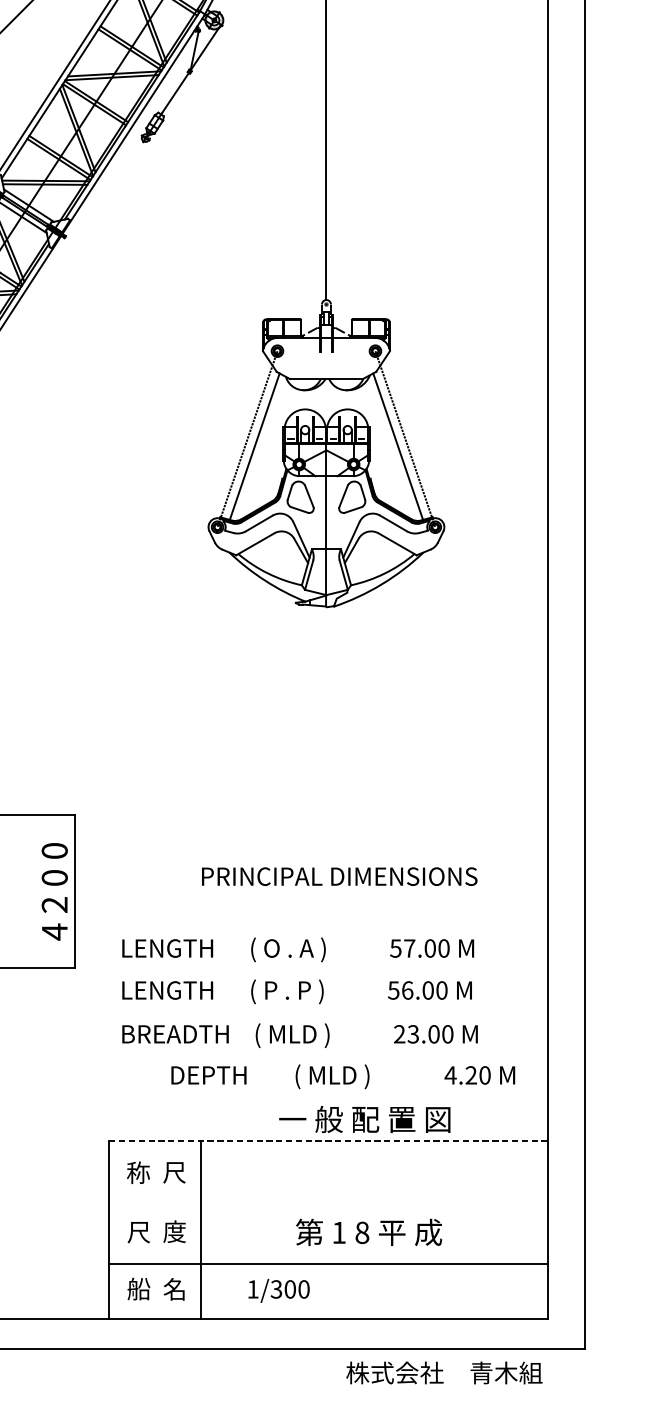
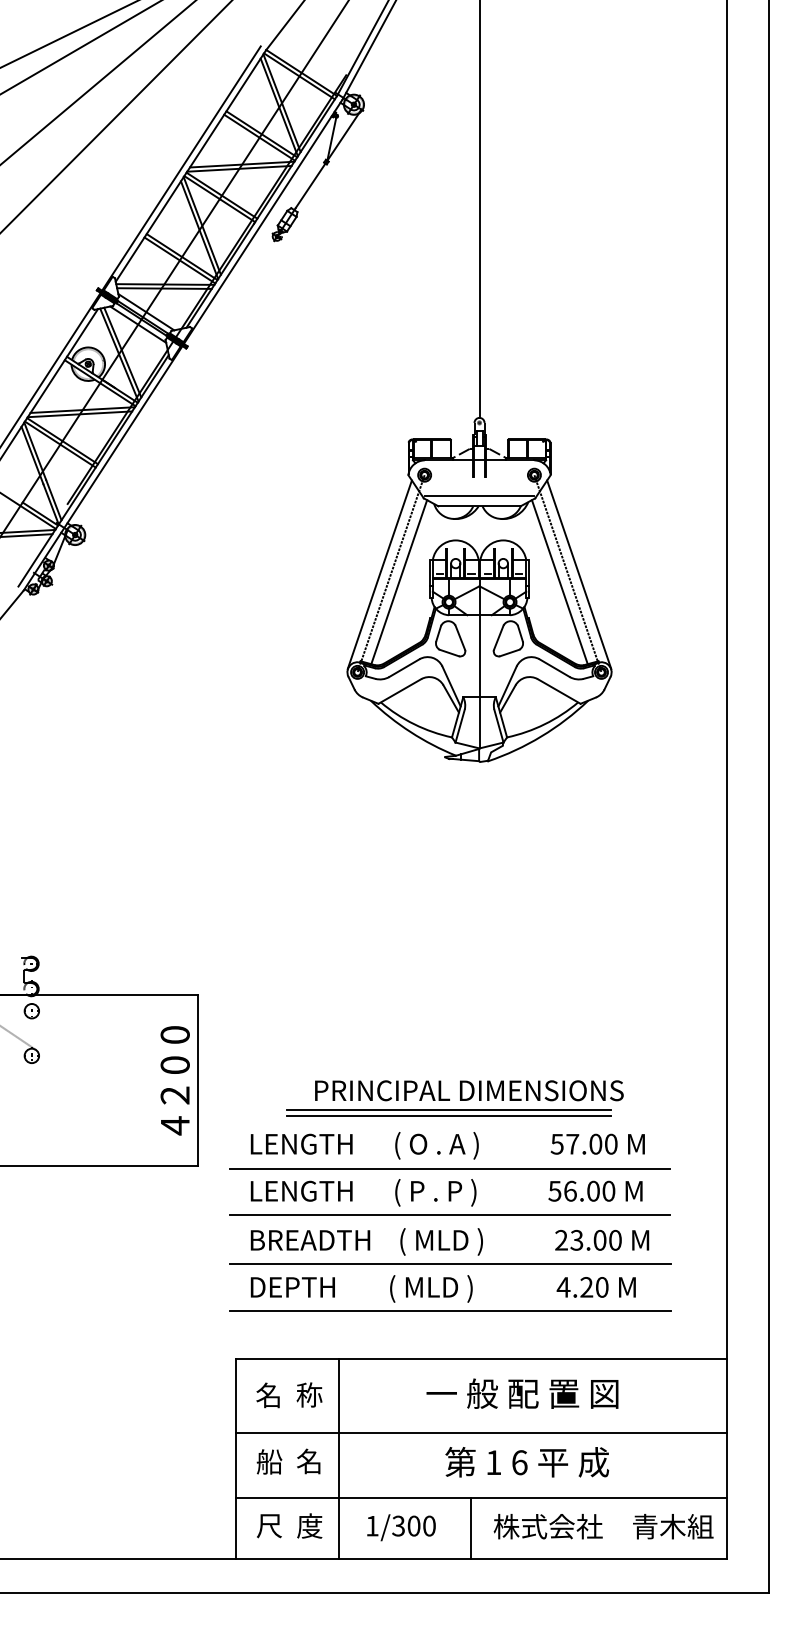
line: (326, 369) -> (479, 495), added
line: (237, 439) -> (379, 574), added
line: (415, 439) -> (579, 574), added
text: (339, 876) -> (469, 1090), moved
line: (298, 918) -> (448, 1110), added
line: (298, 922) -> (448, 1115), added
line: (299, 970) -> (449, 1168), added
line: (299, 1011) -> (449, 1214), added
line: (299, 1054) -> (449, 1263), added
text: (342, 1076) -> (442, 1288), moved
line: (300, 1096) -> (450, 1310), added
text: (364, 1119) -> (522, 1393), moved
line: (328, 1140) -> (481, 1359), dashed -> solid
text: (174, 1171) -> (309, 1394), 尺 -> 称
text: (138, 1172) -> (268, 1395), 称 -> 名
line: (328, 1205) -> (481, 1432), added
text: (138, 1231) -> (269, 1461), 尺 -> 船
text: (174, 1231) -> (309, 1461), 度 -> 名
text: (362, 1232) -> (519, 1462), 8 -> 6
text: (138, 1288) -> (269, 1525), 船 -> 尺
text: (174, 1288) -> (309, 1525), 名 -> 度
text: (279, 1290) -> (401, 1527), moved
line: (318, 1290) -> (470, 1527), added
text: (444, 1372) -> (603, 1526), moved

